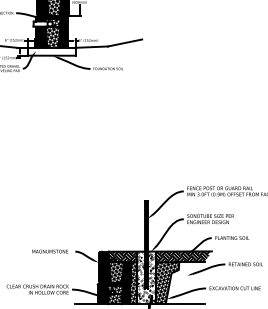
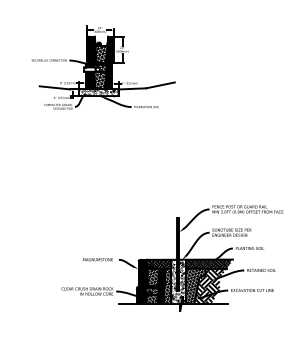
hatch: (50, 51) -> (98, 92), added
hatch: (183, 282) -> (209, 285), added

